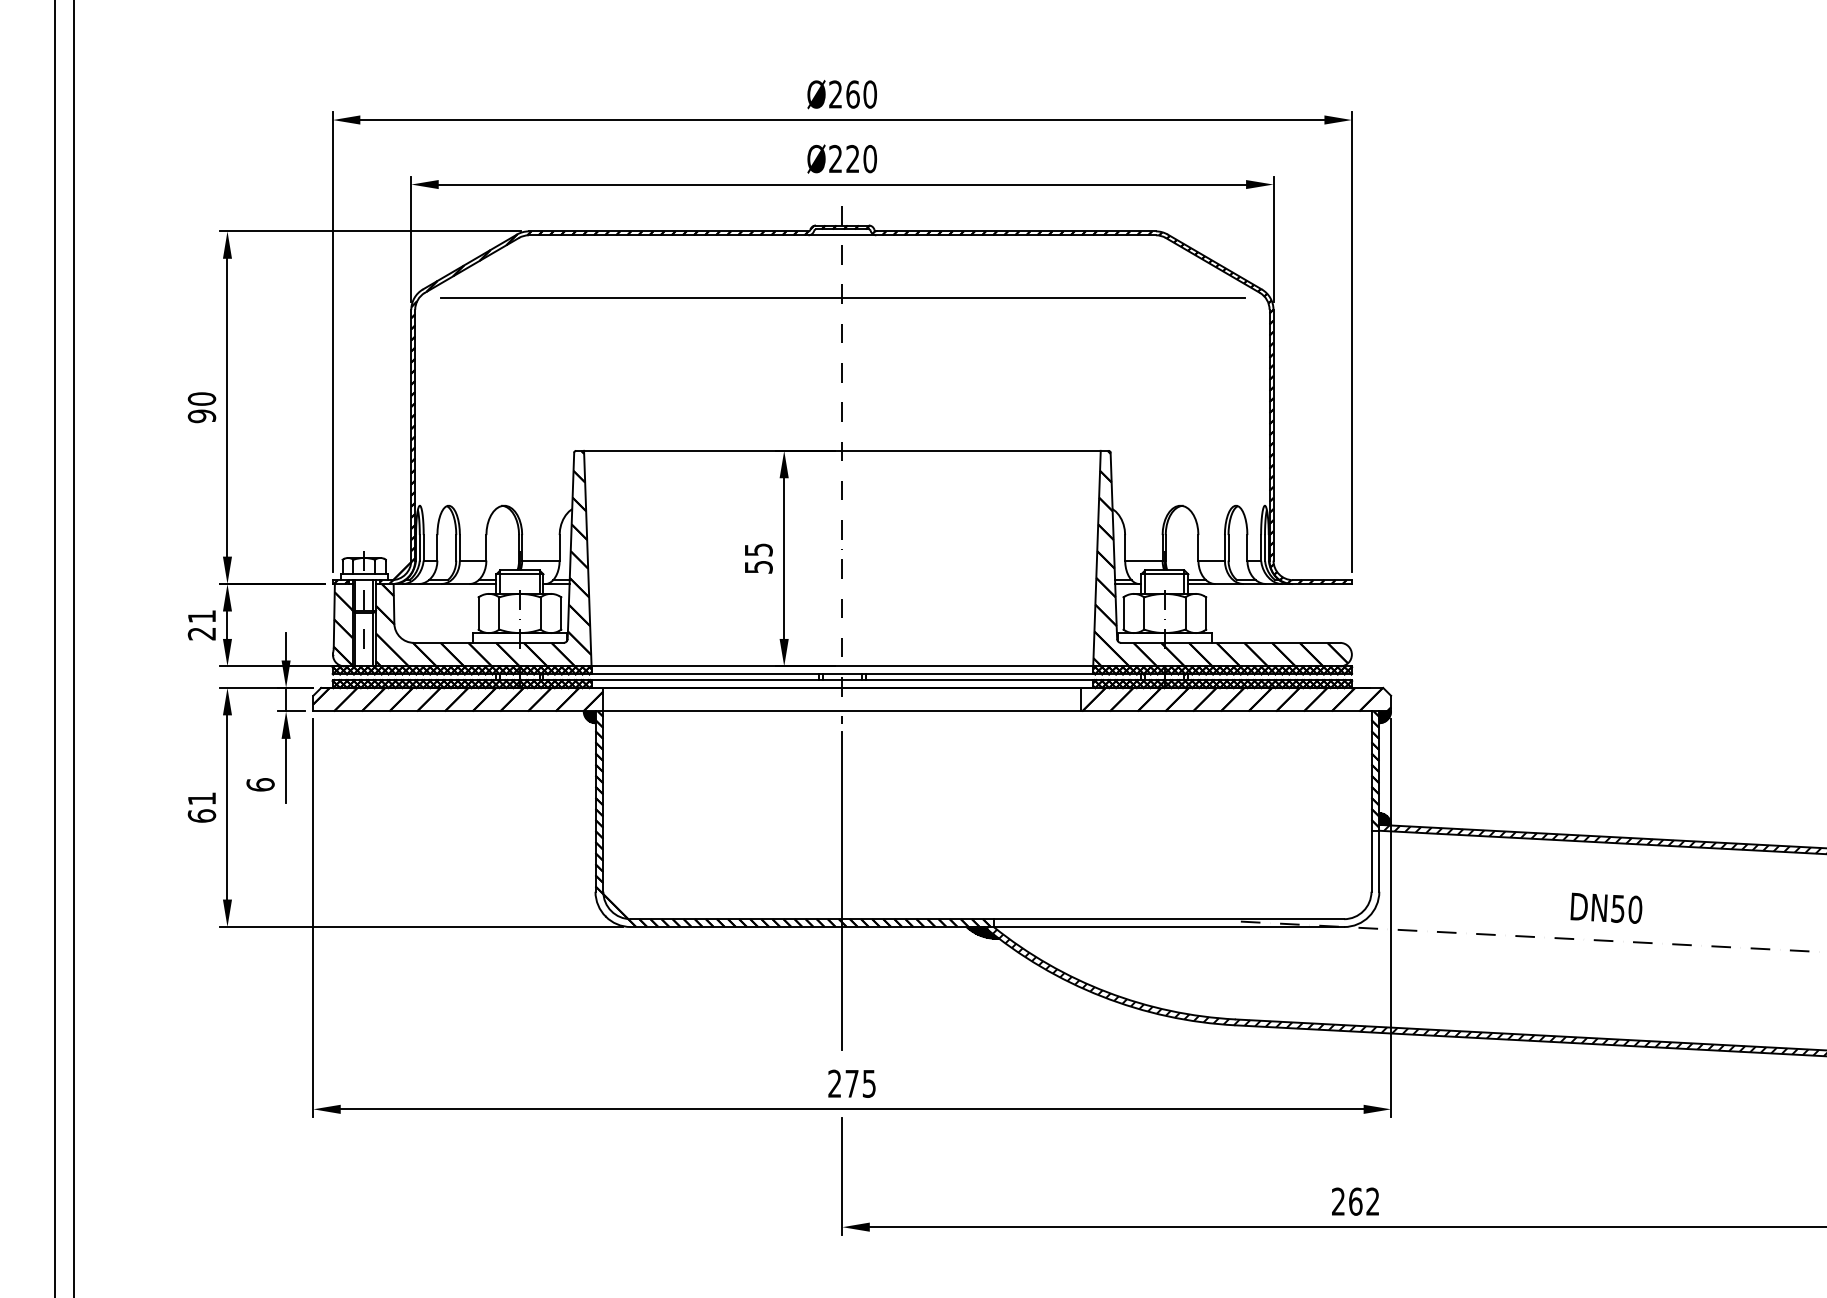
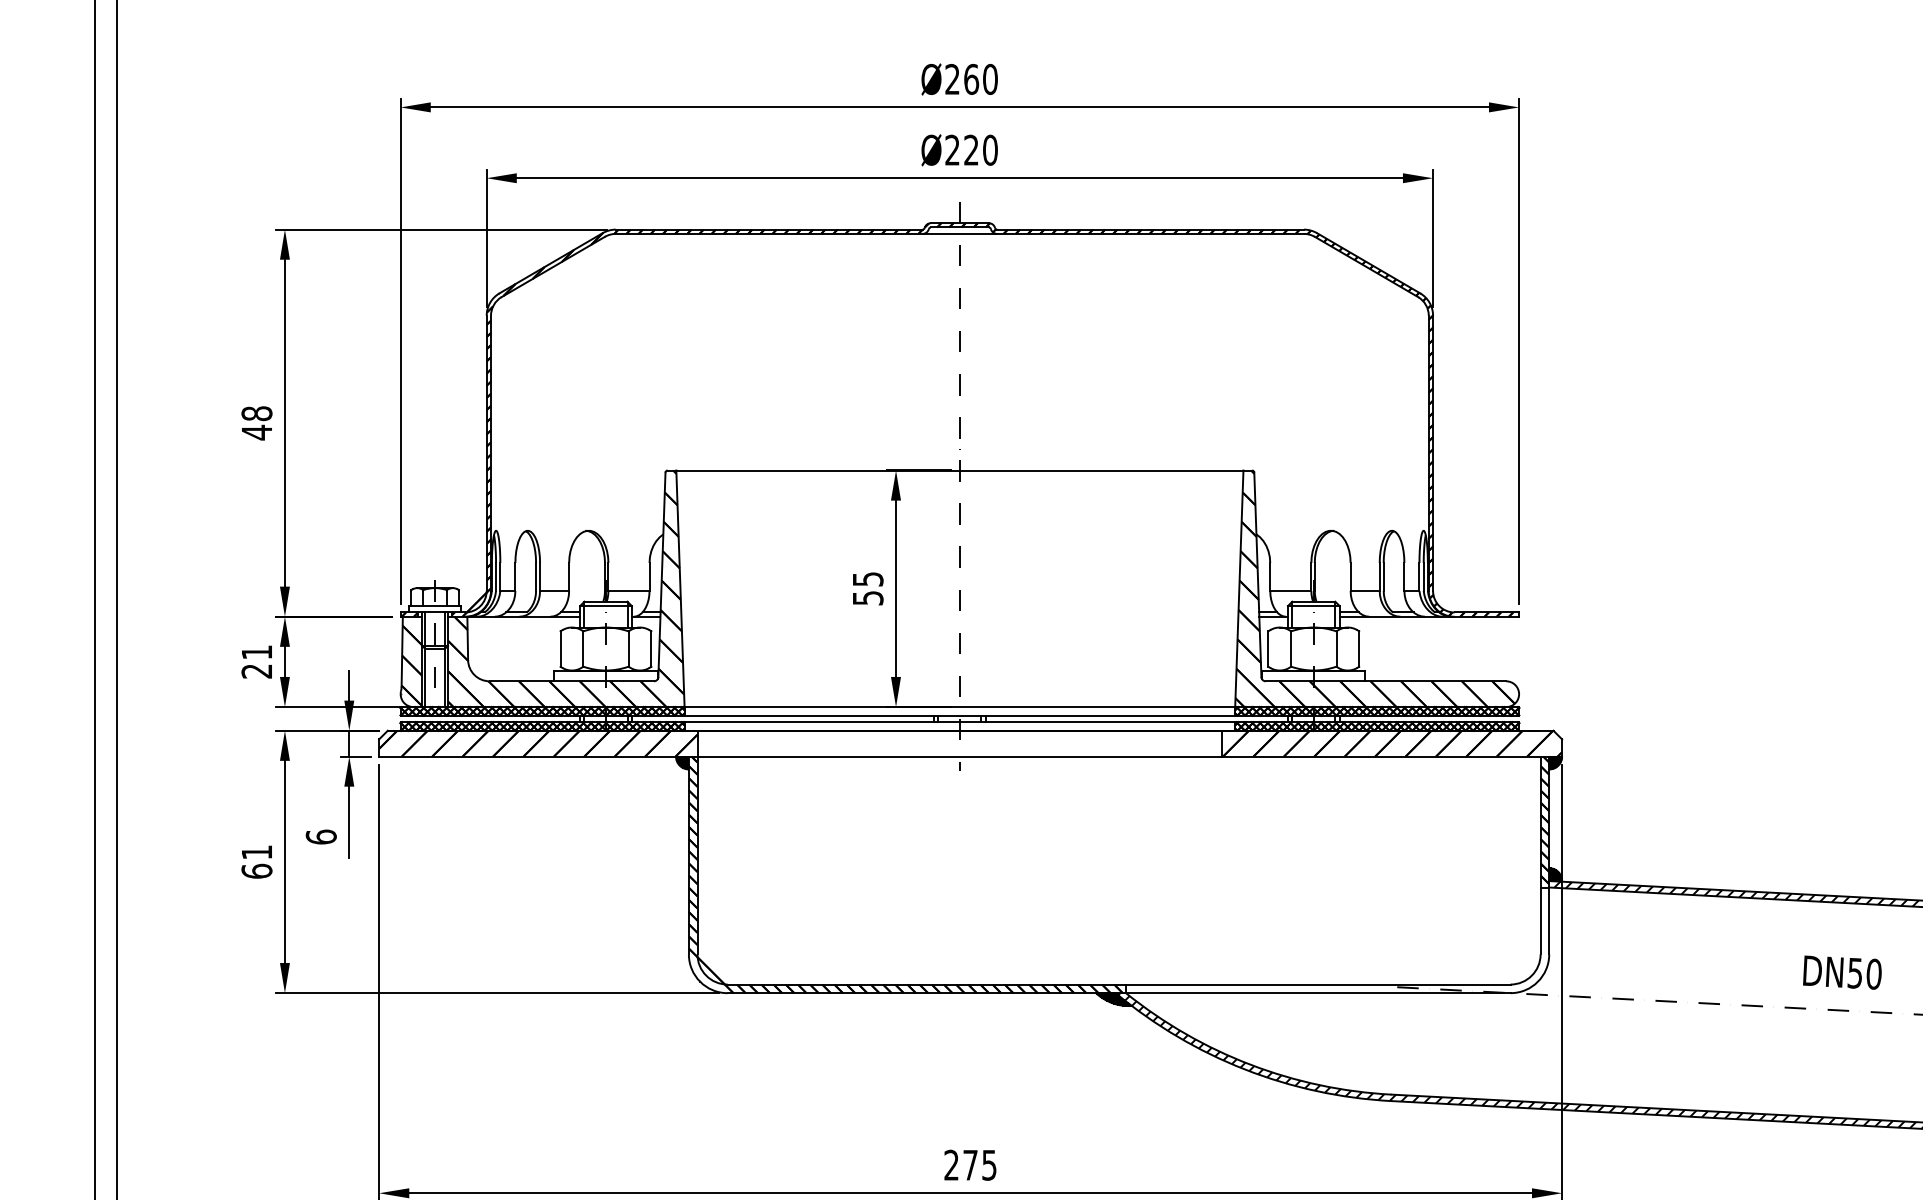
line: (843, 298) -> (961, 303), removed
text: (201, 407) -> (256, 422), 90 -> 48
line: (842, 890) -> (959, 953), removed
text: (1606, 907) -> (1842, 971), moved

